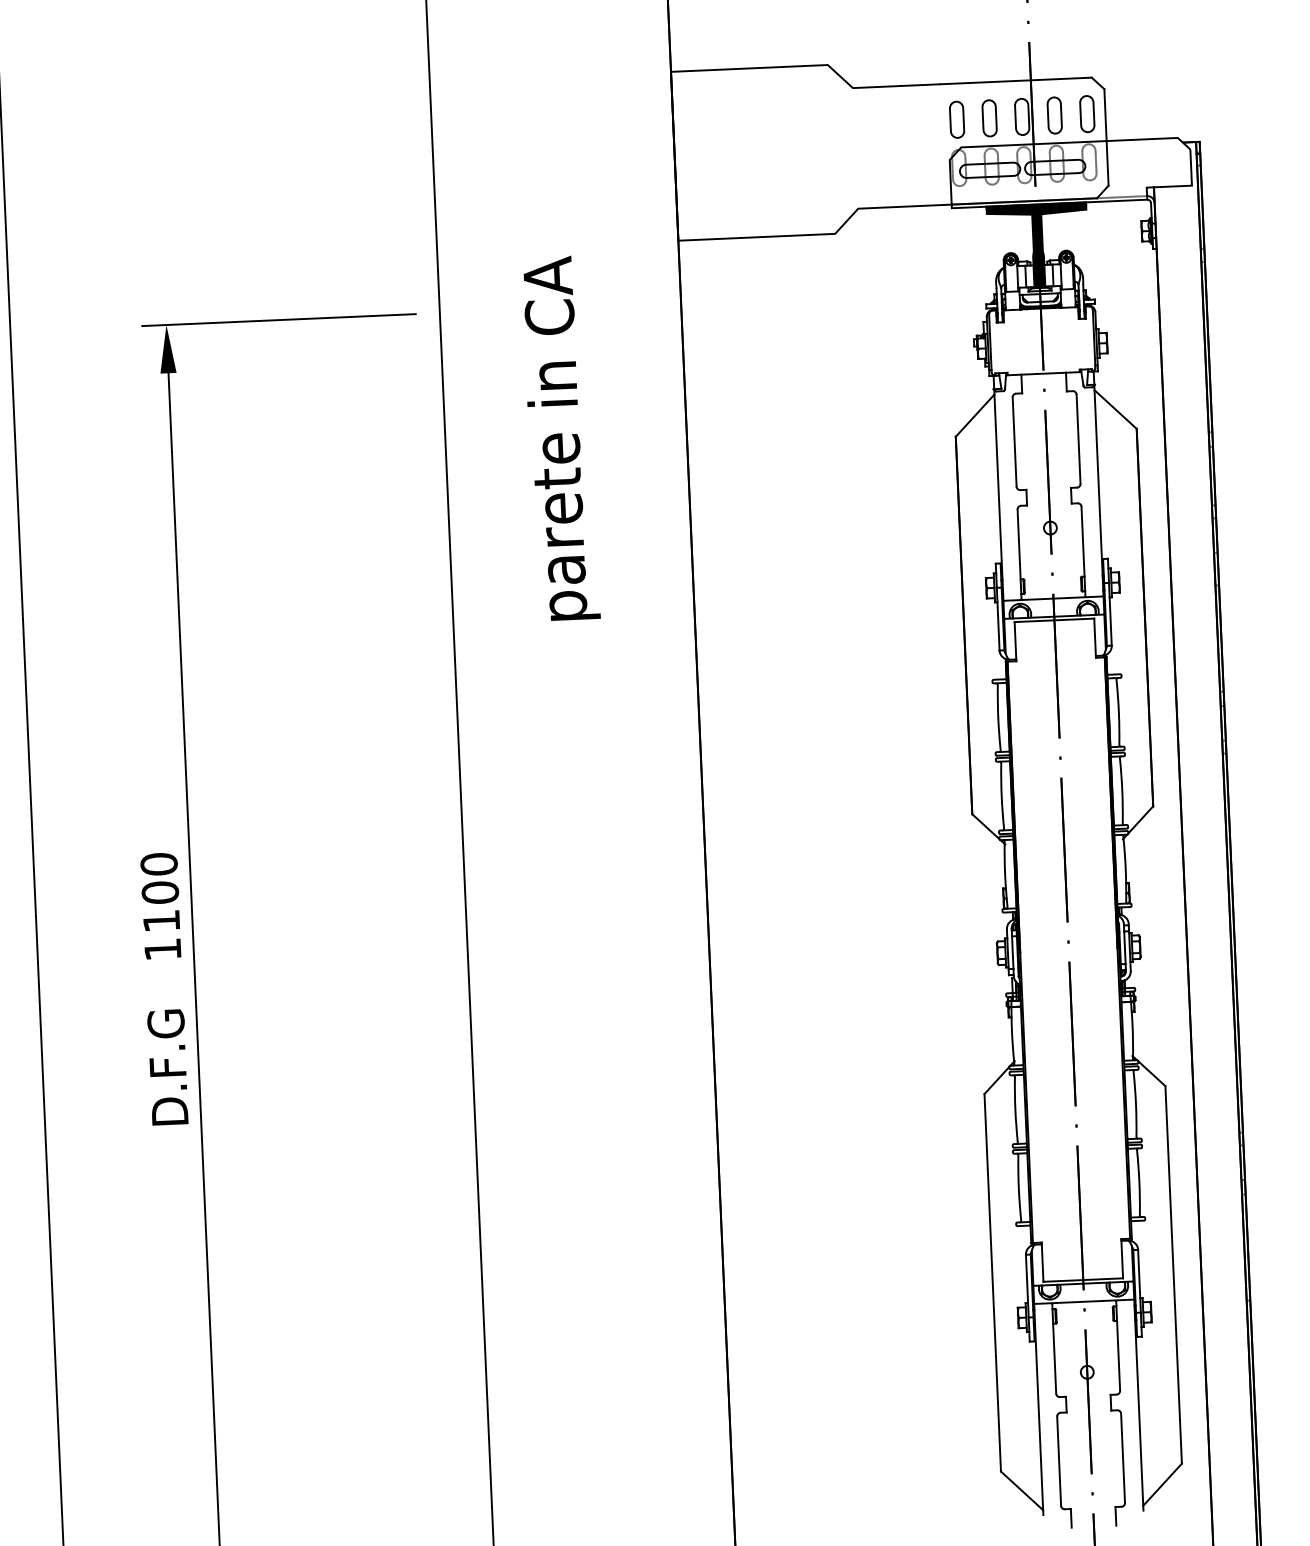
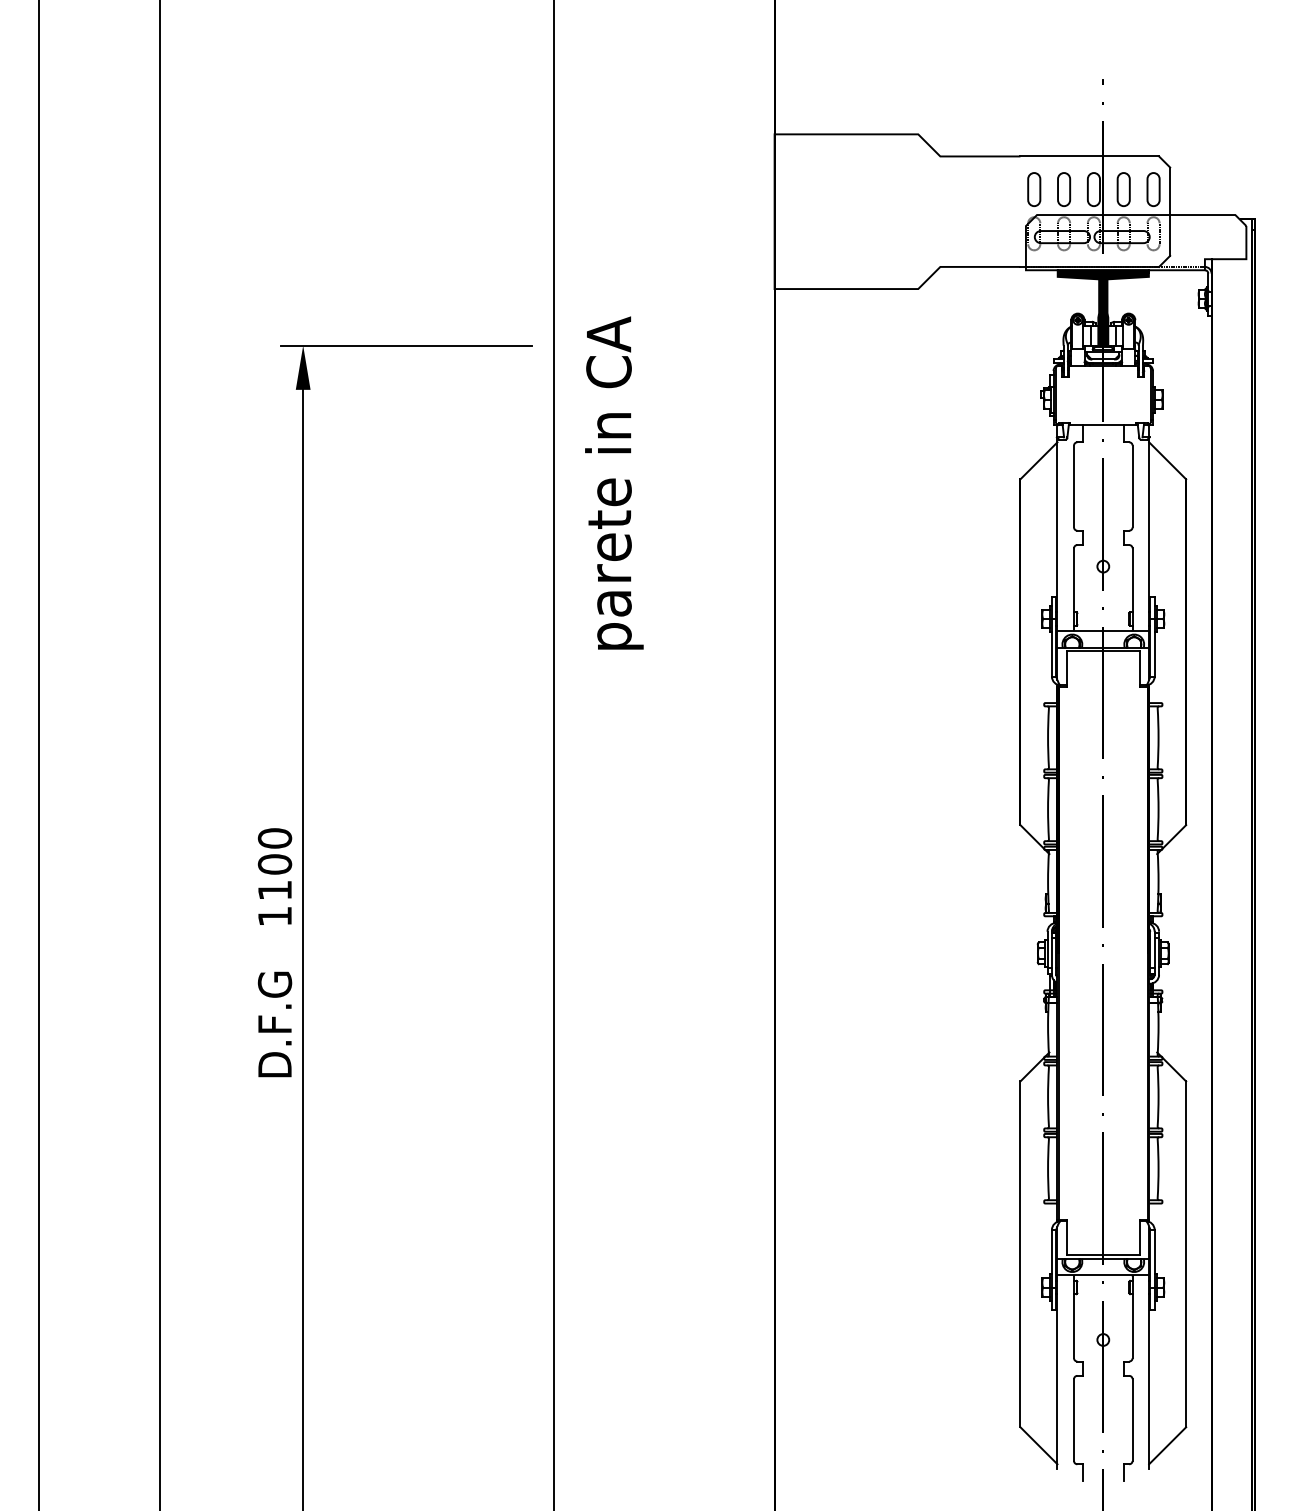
text: (561, 437) -> (614, 482), moved

